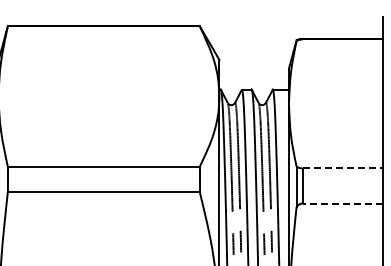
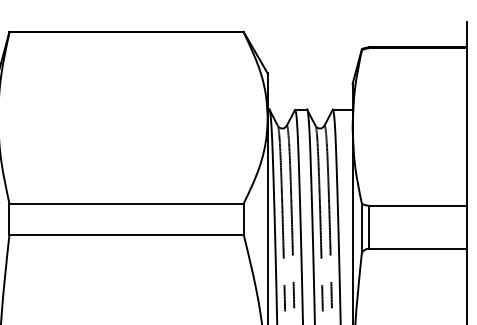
line: (343, 168) -> (419, 205), dashed -> solid
line: (342, 203) -> (417, 248), dashed -> solid

